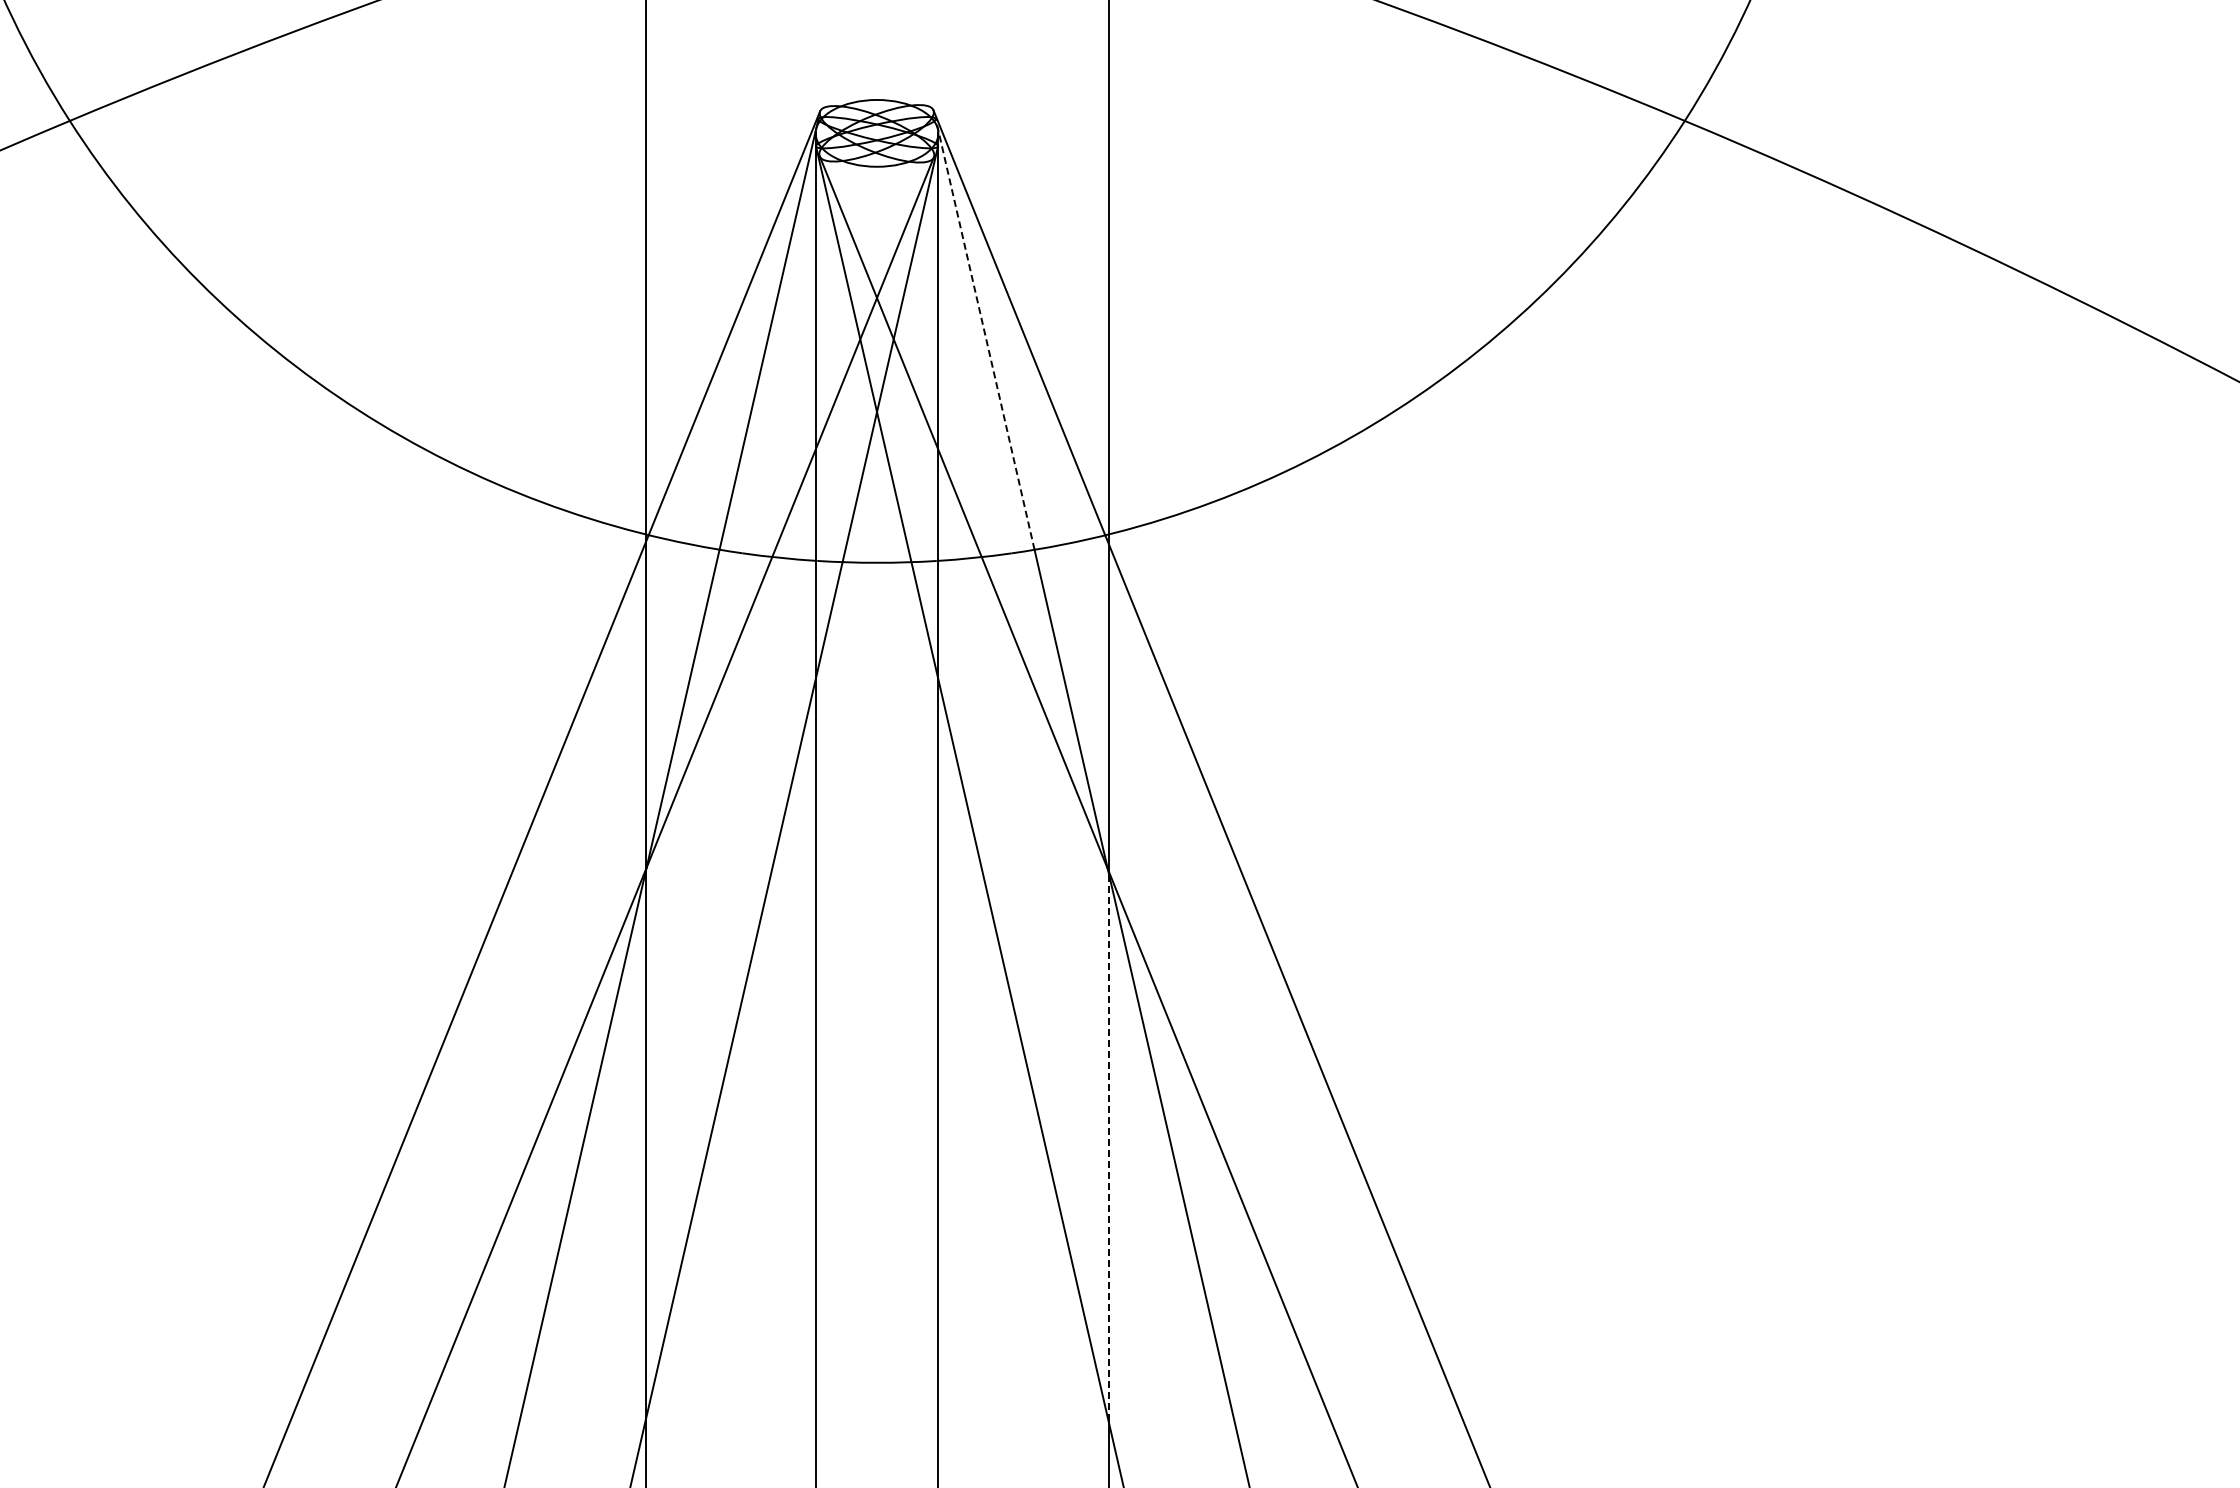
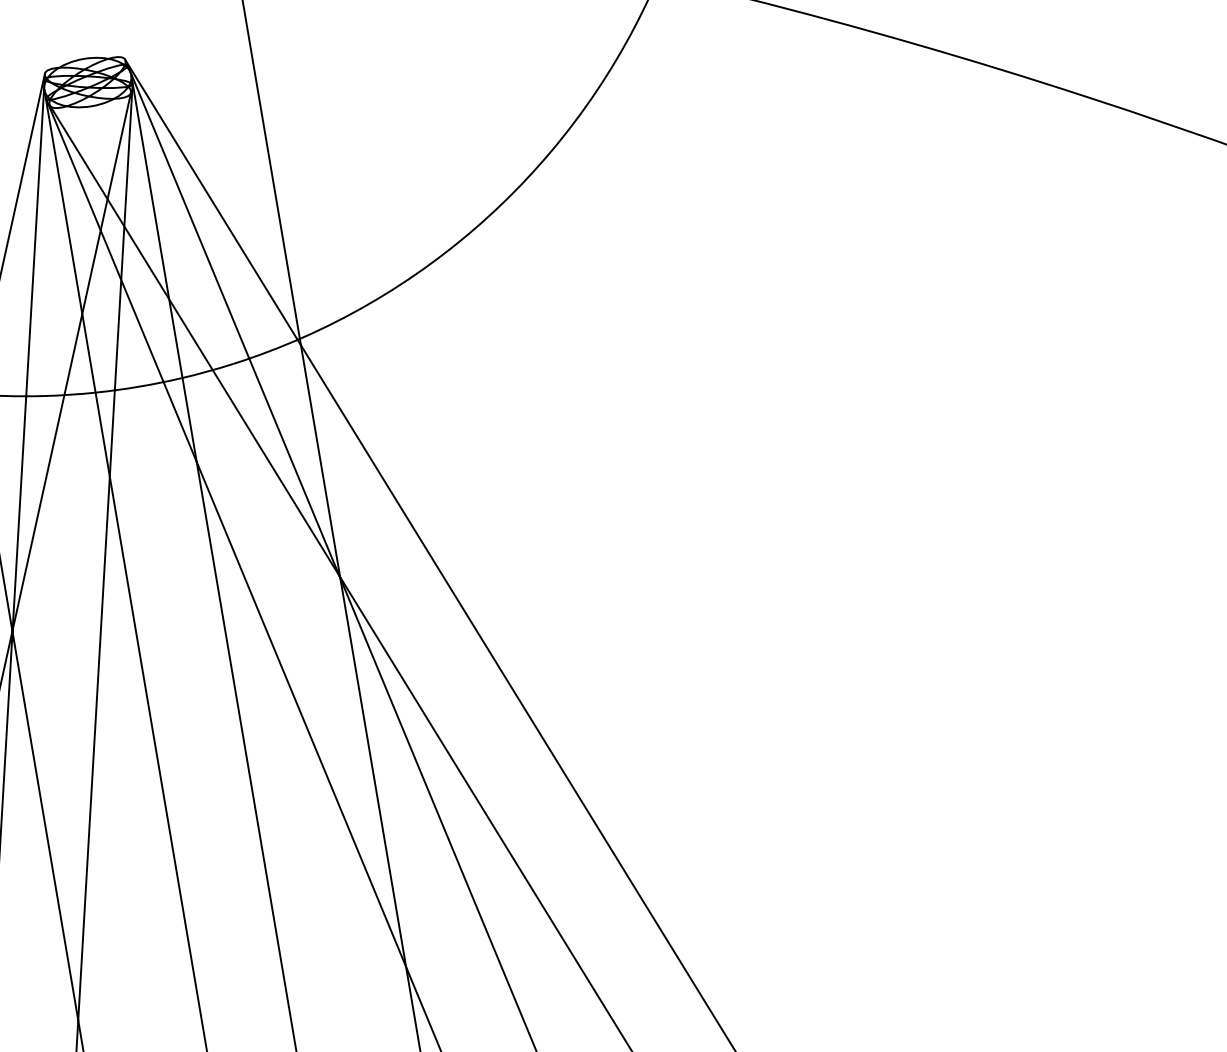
line: (985, 333) -> (188, 211), dashed -> solid
line: (1108, 1146) -> (373, 772), dashed -> solid

